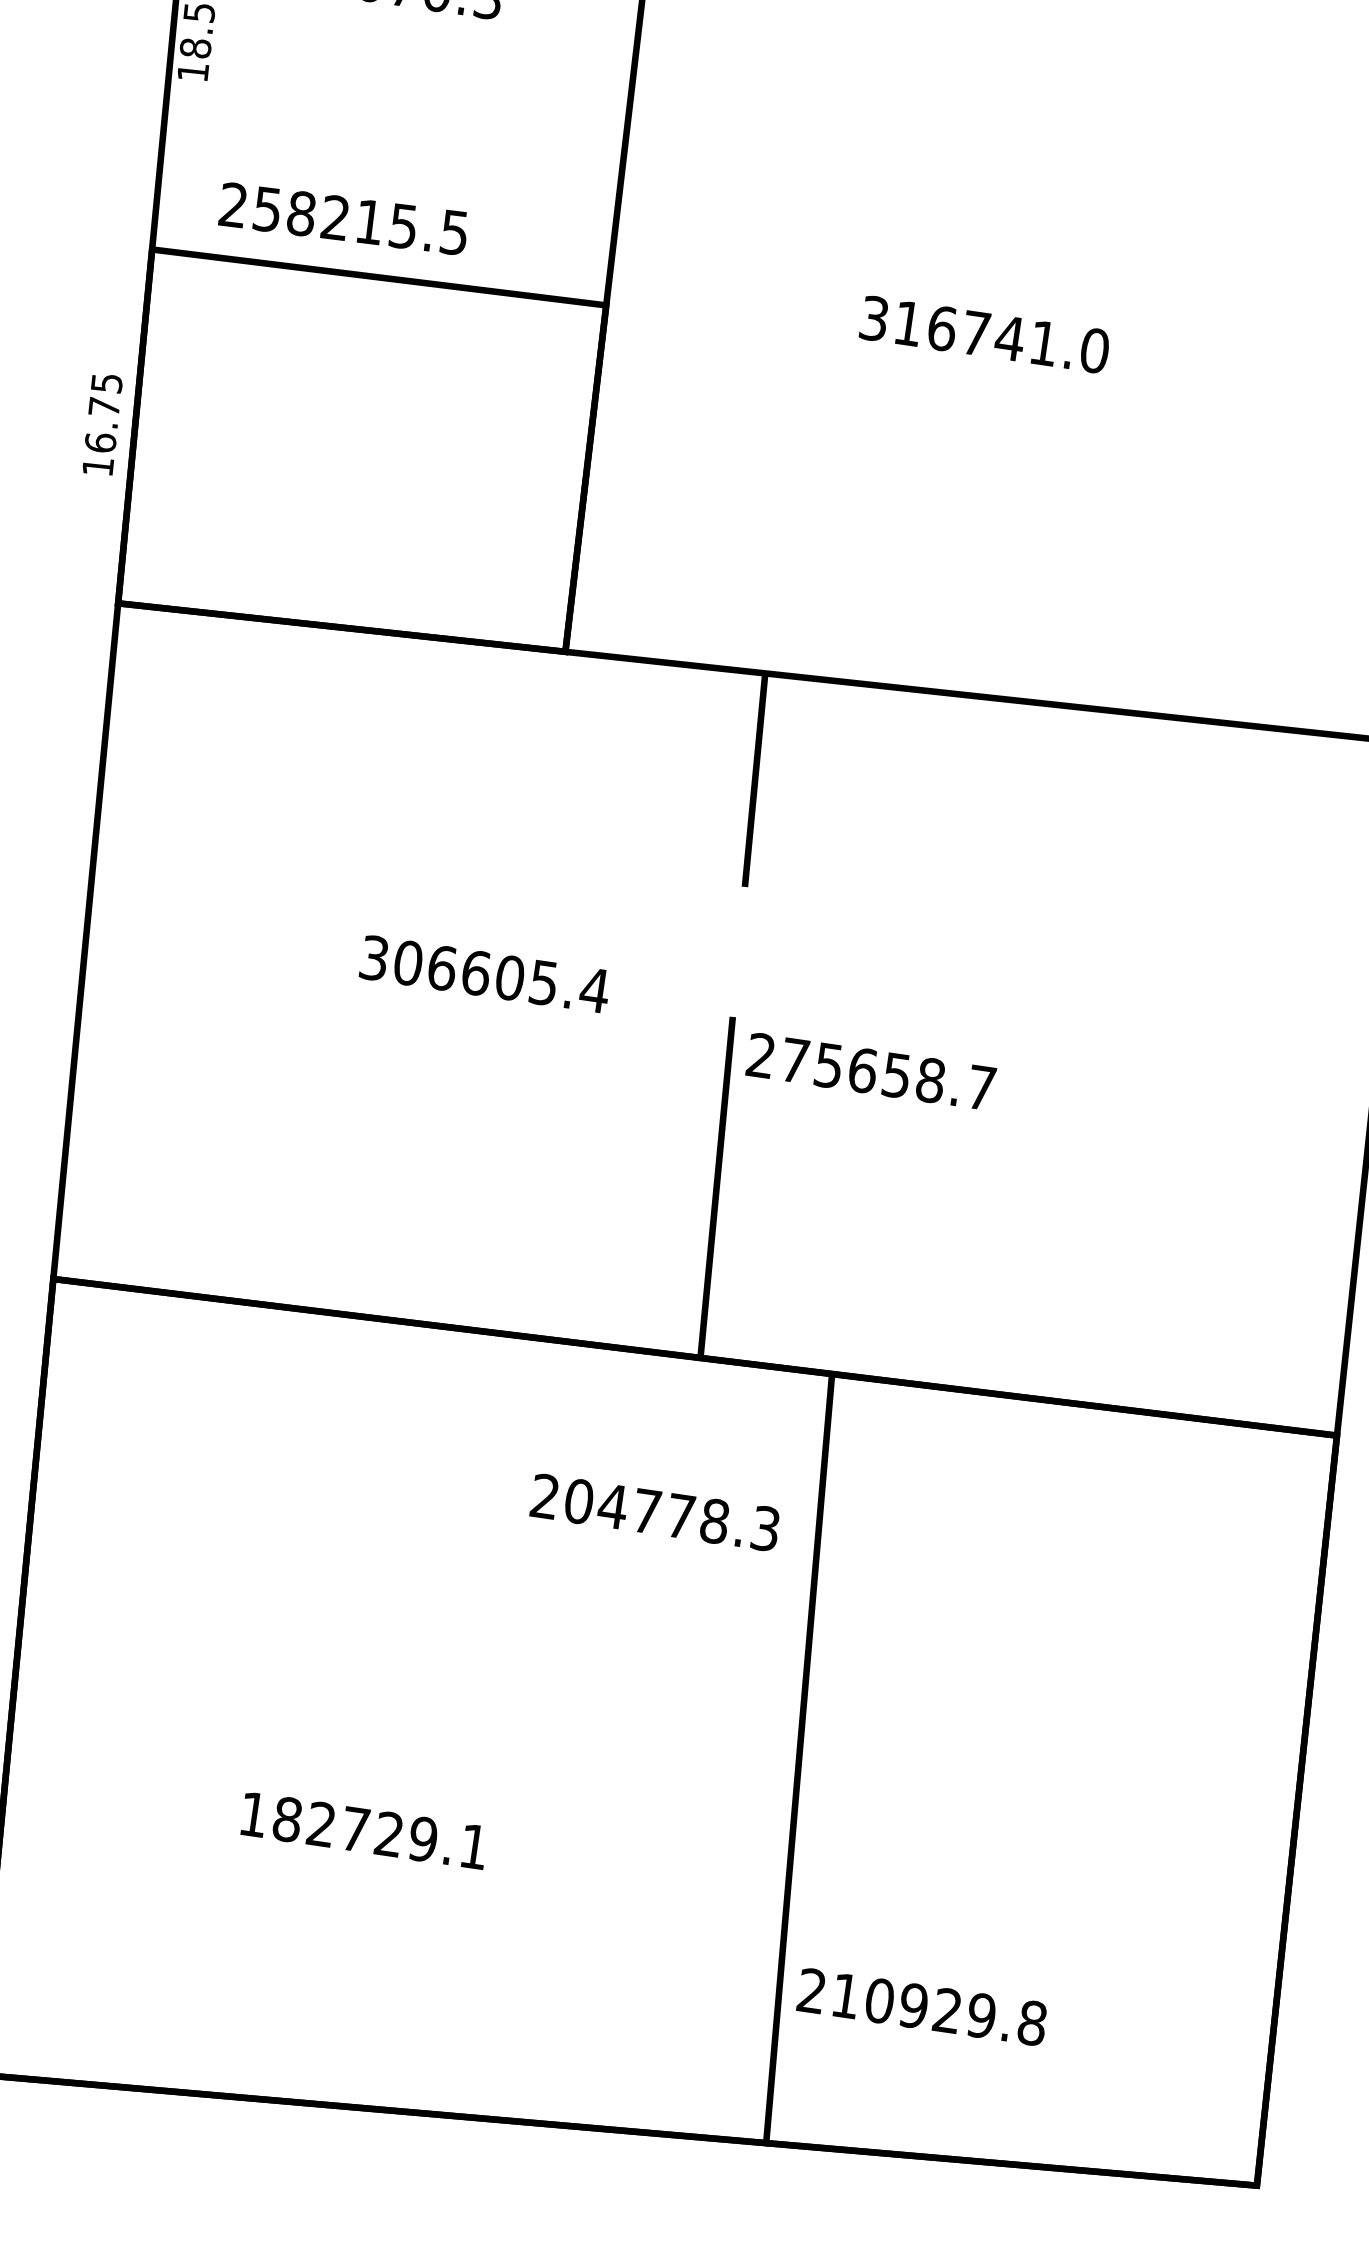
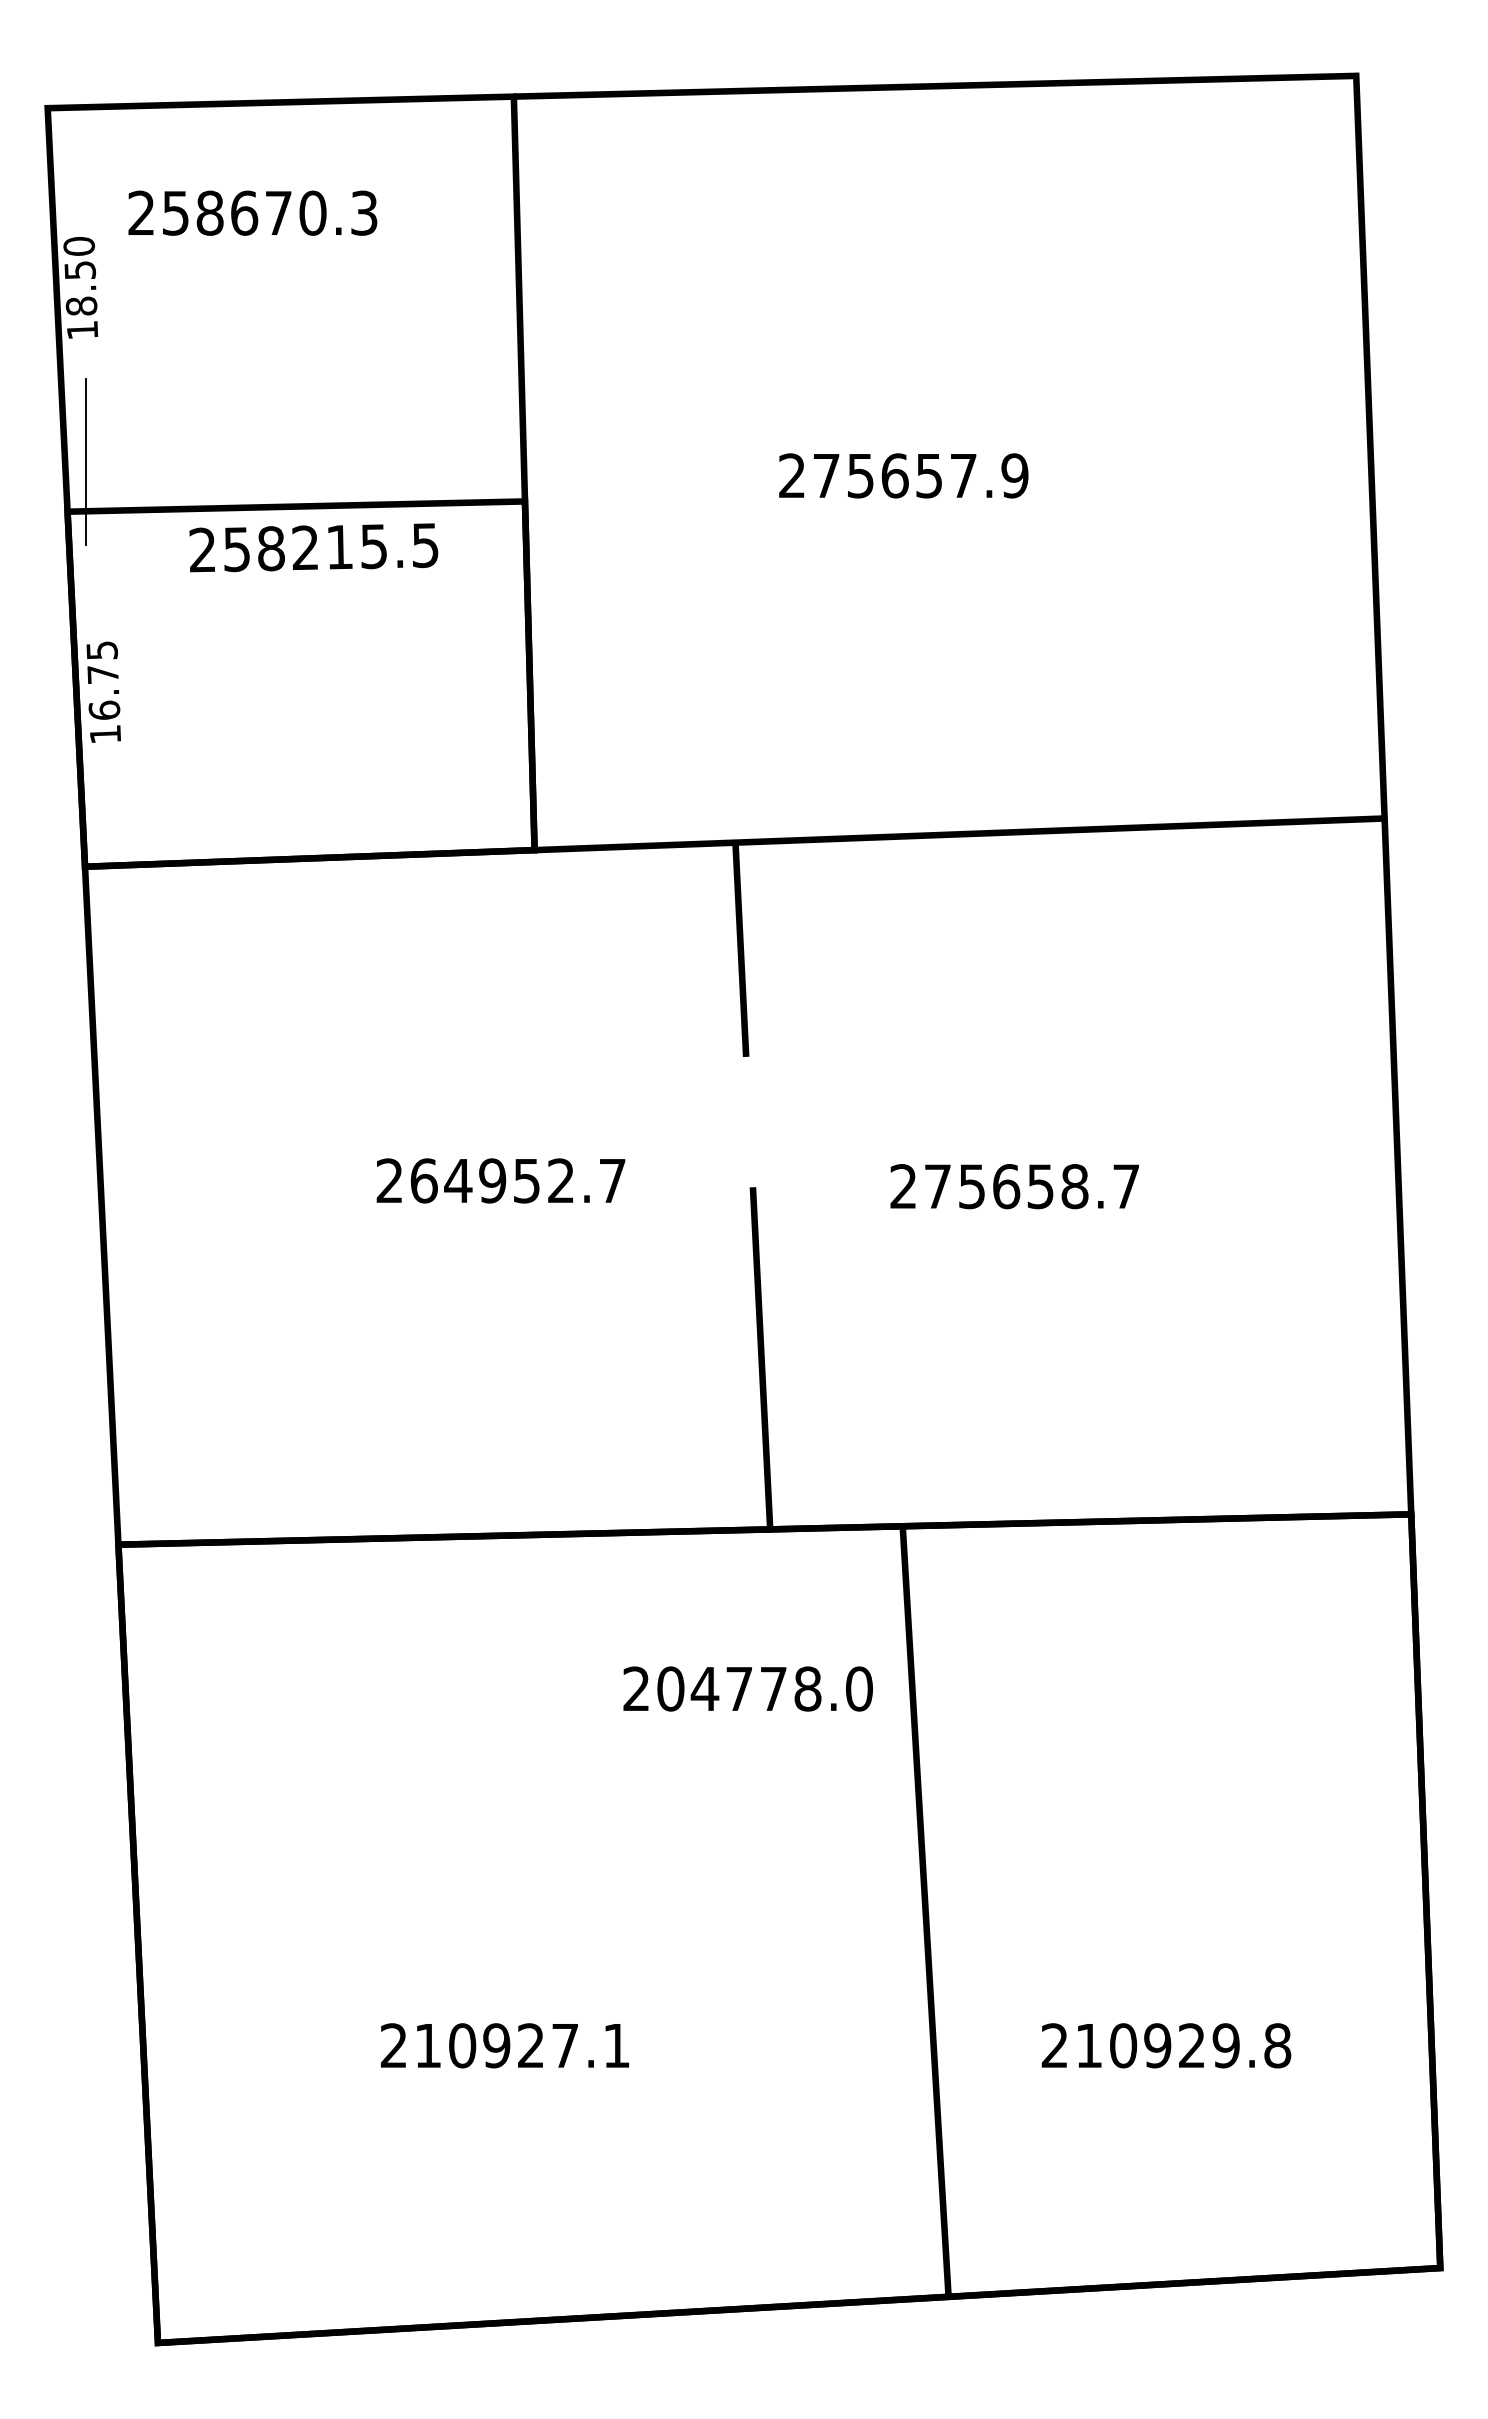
line: (177, 202) -> (85, 461), added
text: (343, 218) -> (313, 547), moved
text: (984, 334) -> (903, 475), 316741.0 -> 275657.9
text: (102, 423) -> (103, 691), moved
text: (484, 973) -> (501, 1180), 306605.4 -> 264952.7
text: (870, 1071) -> (1014, 1186), moved
text: (765, 1528) -> (859, 1688), 204778.3 -> 204778.0
text: (338, 1826) -> (479, 2045), 182729.1 -> 210927.1
text: (922, 2006) -> (1166, 2045), moved

